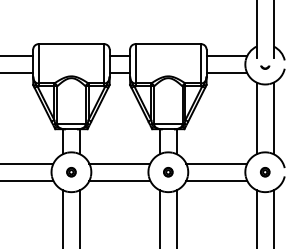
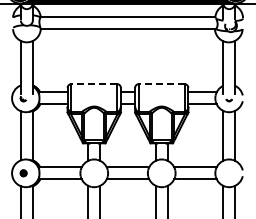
line: (71, 44) -> (94, 84), solid -> dashed
line: (168, 44) -> (161, 84), solid -> dashed
part: (71, 172) -> (94, 173), removed
part: (168, 172) -> (161, 173), removed
part: (265, 172) -> (229, 173), removed

